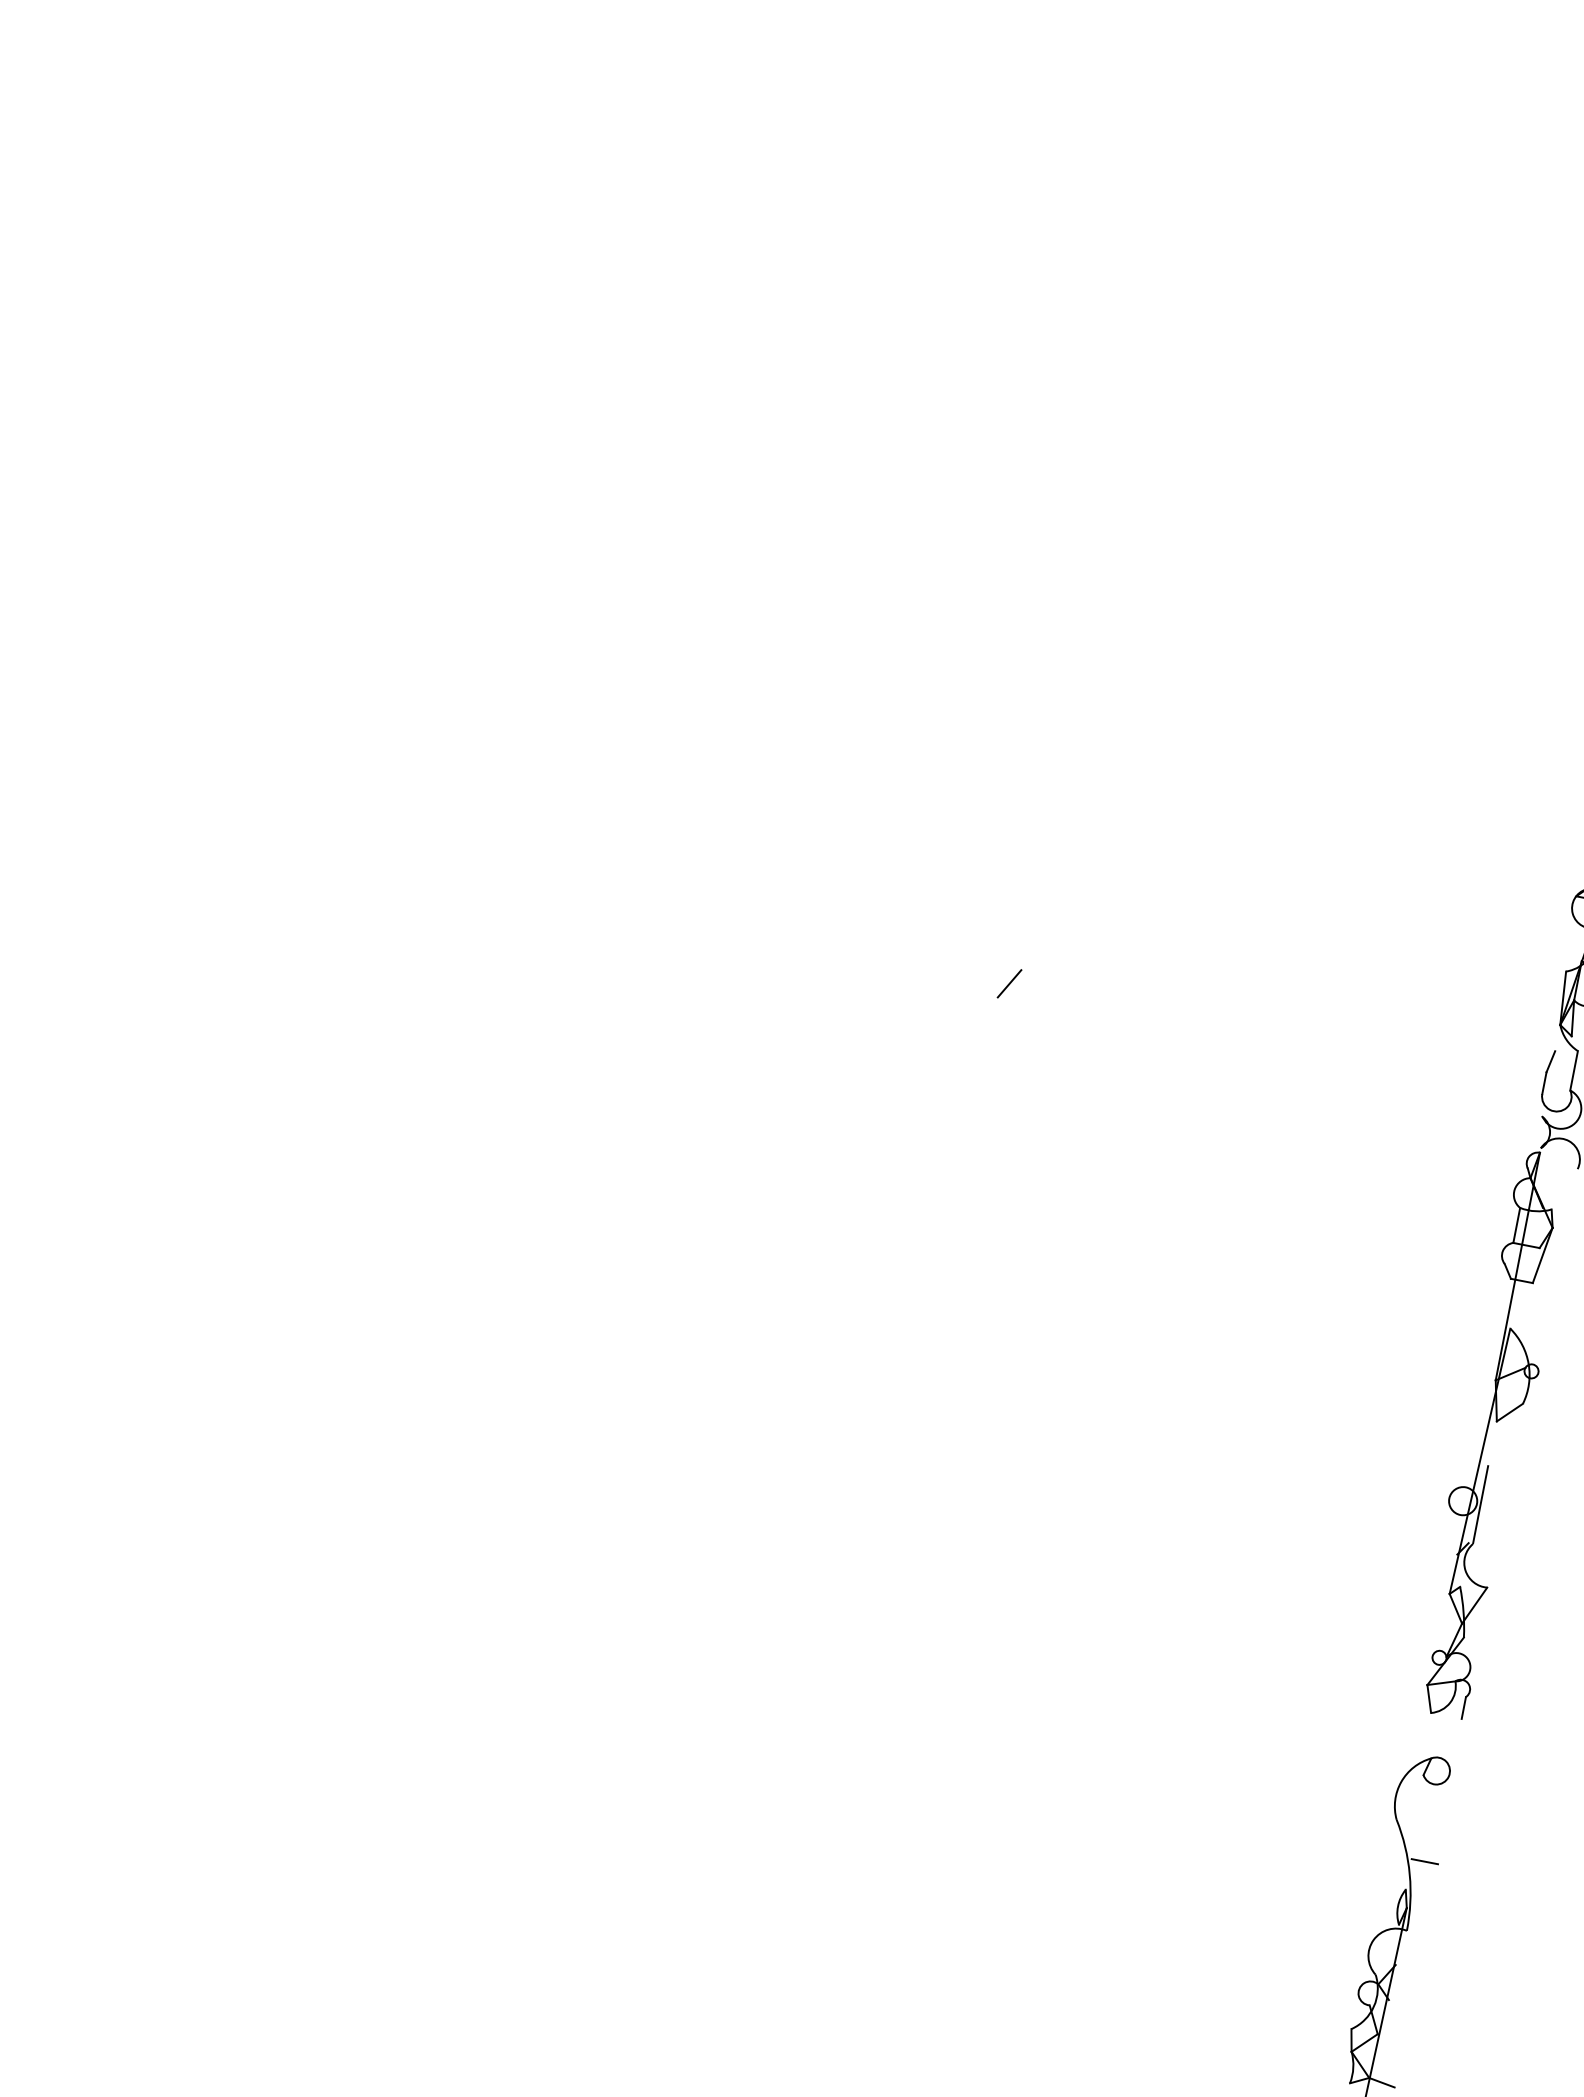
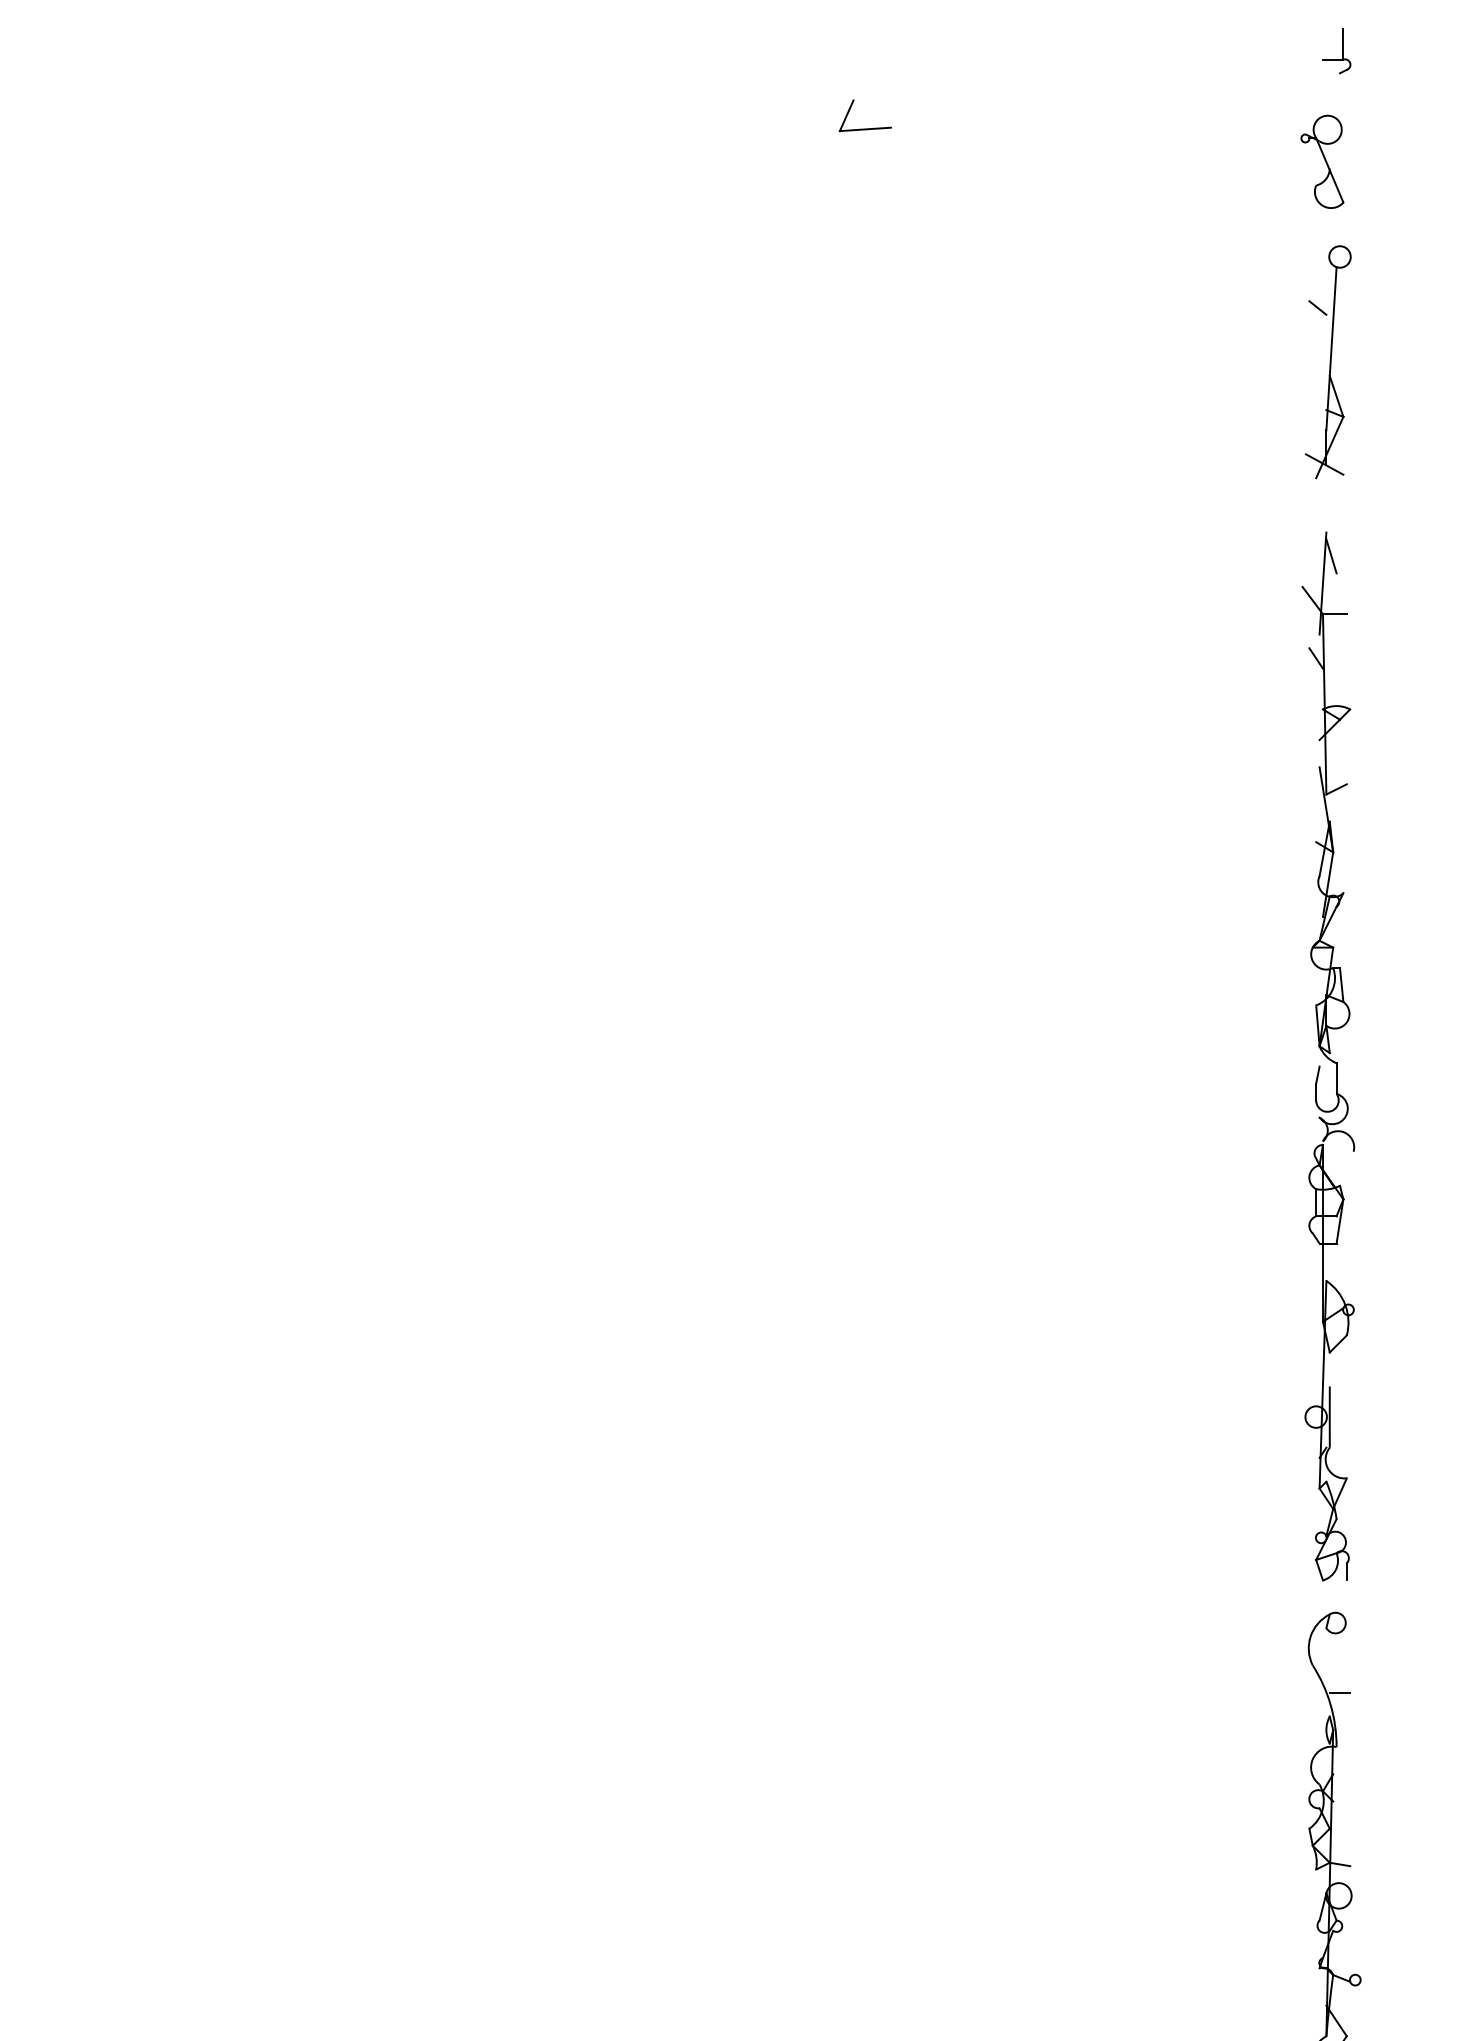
line: (1008, 983) -> (900, 1095), removed

